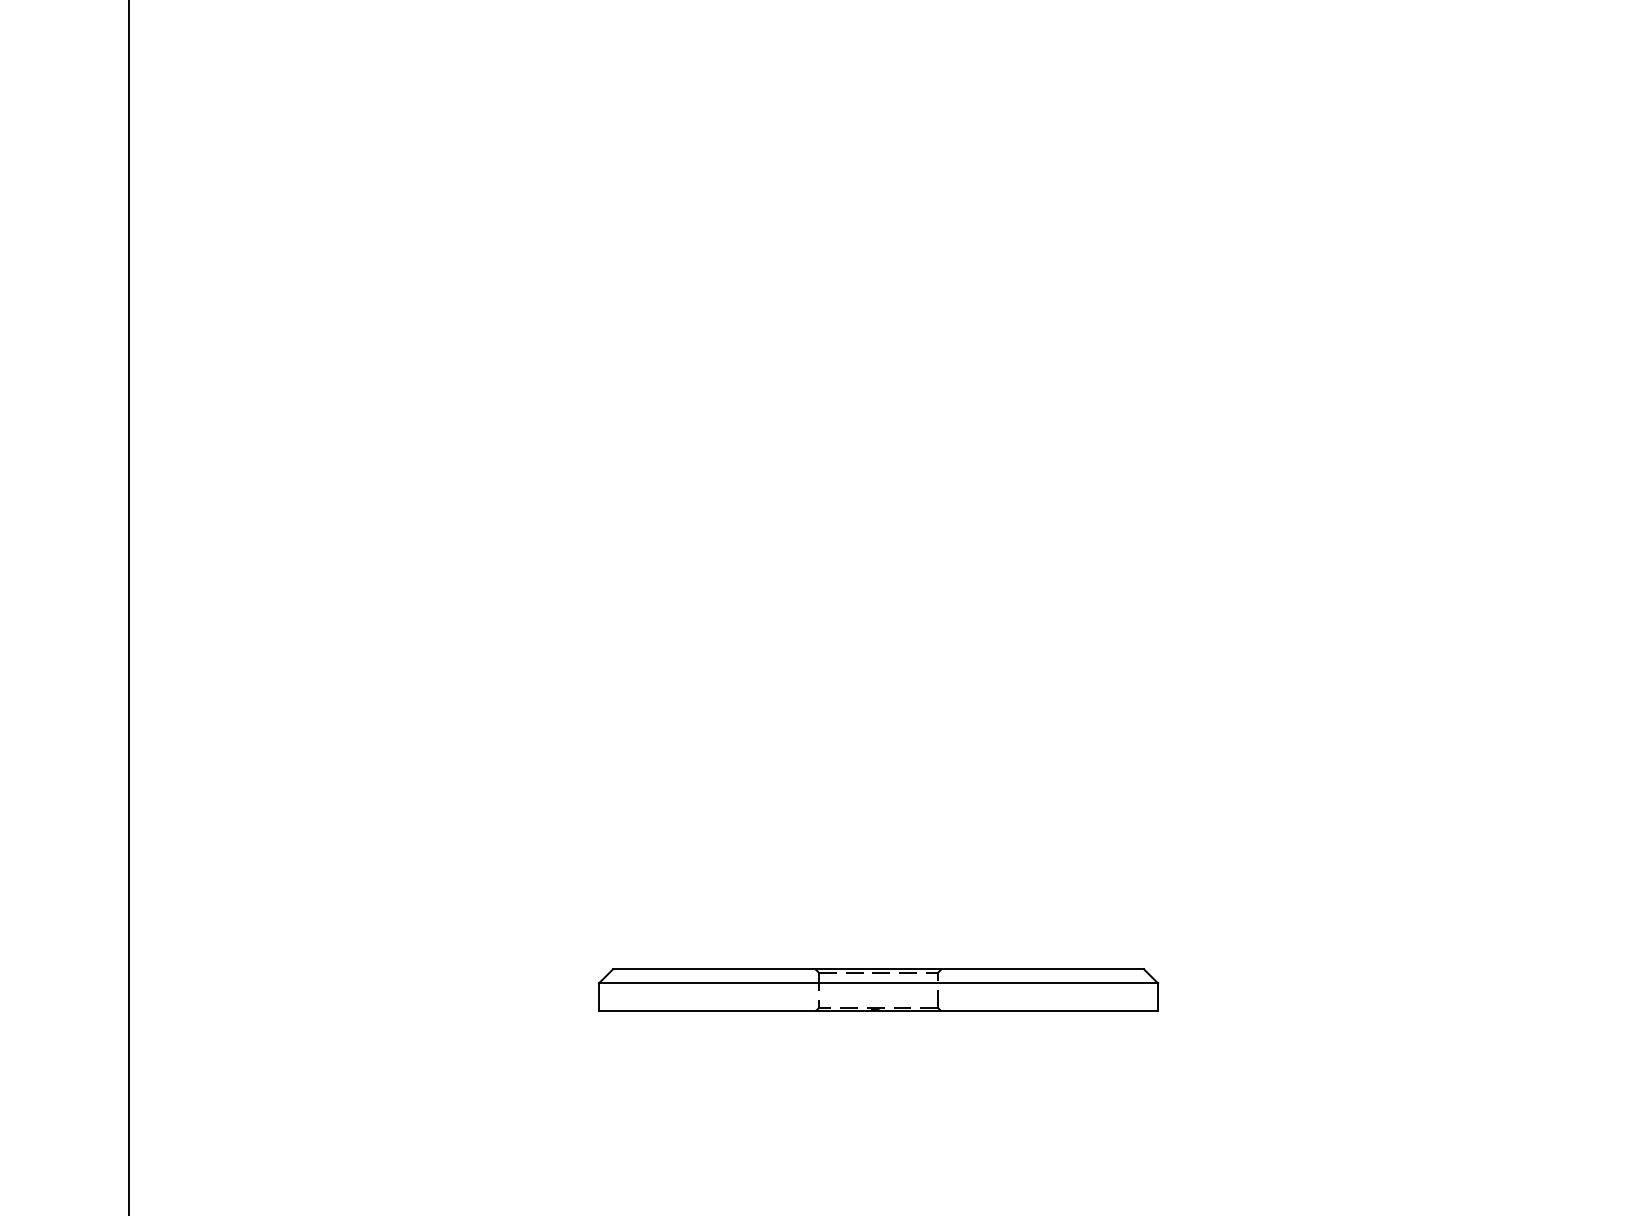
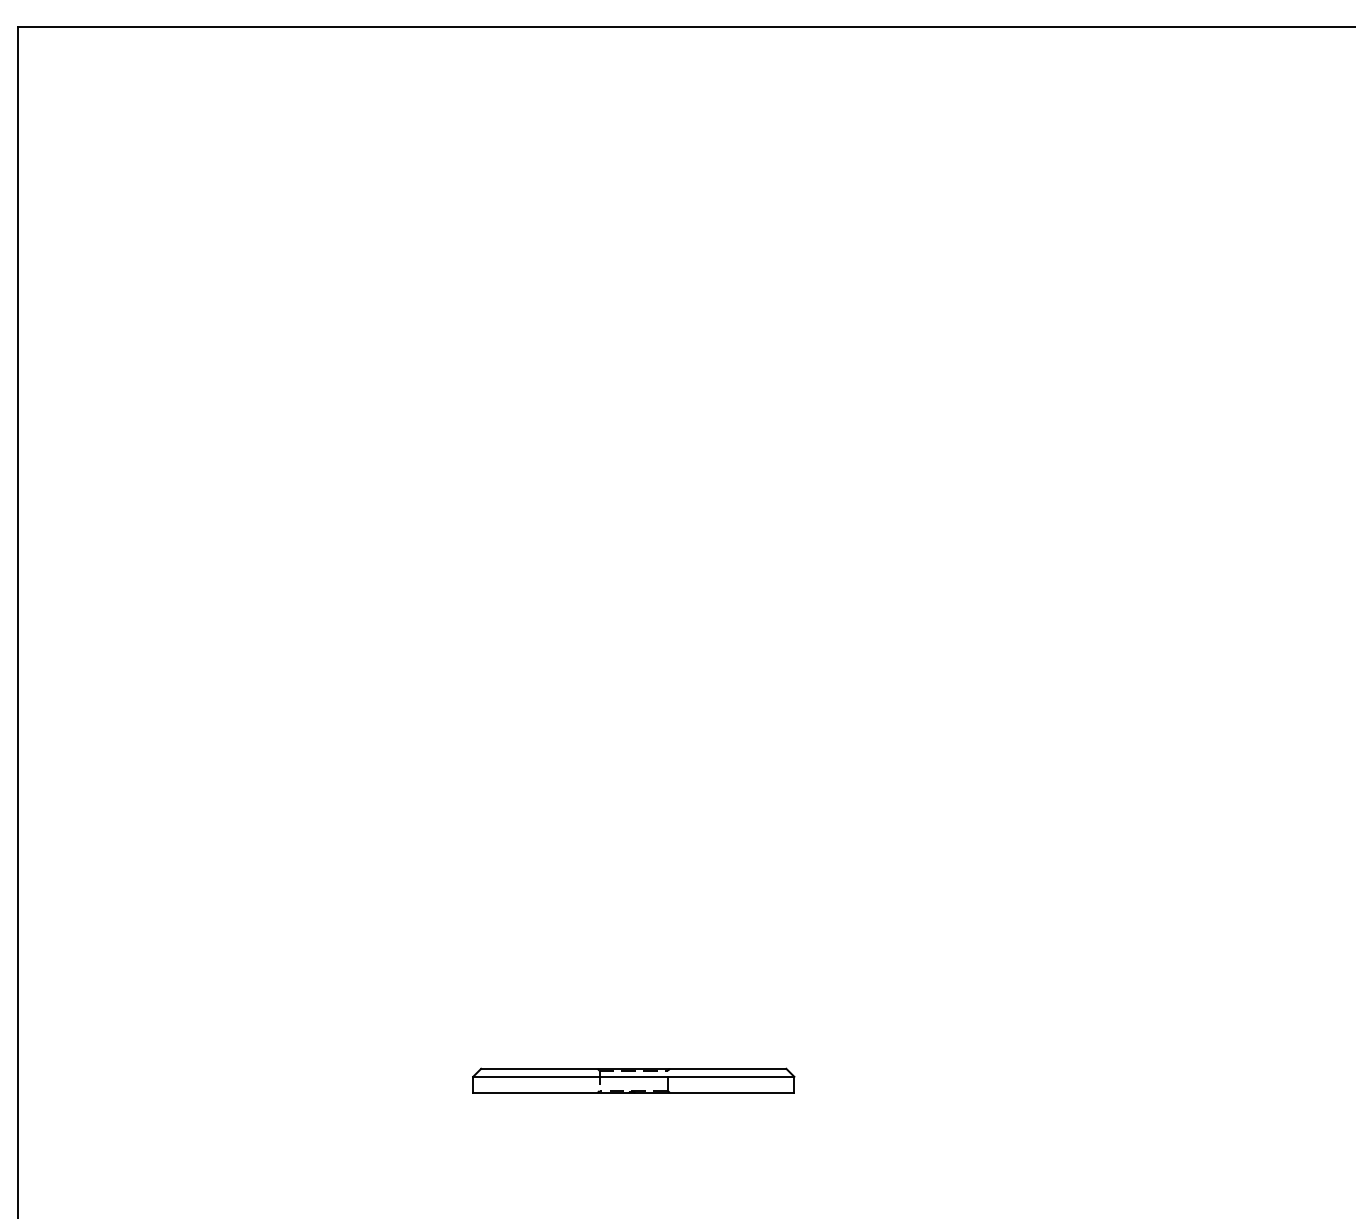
part: (878, 989) -> (633, 1080), size x0.7

